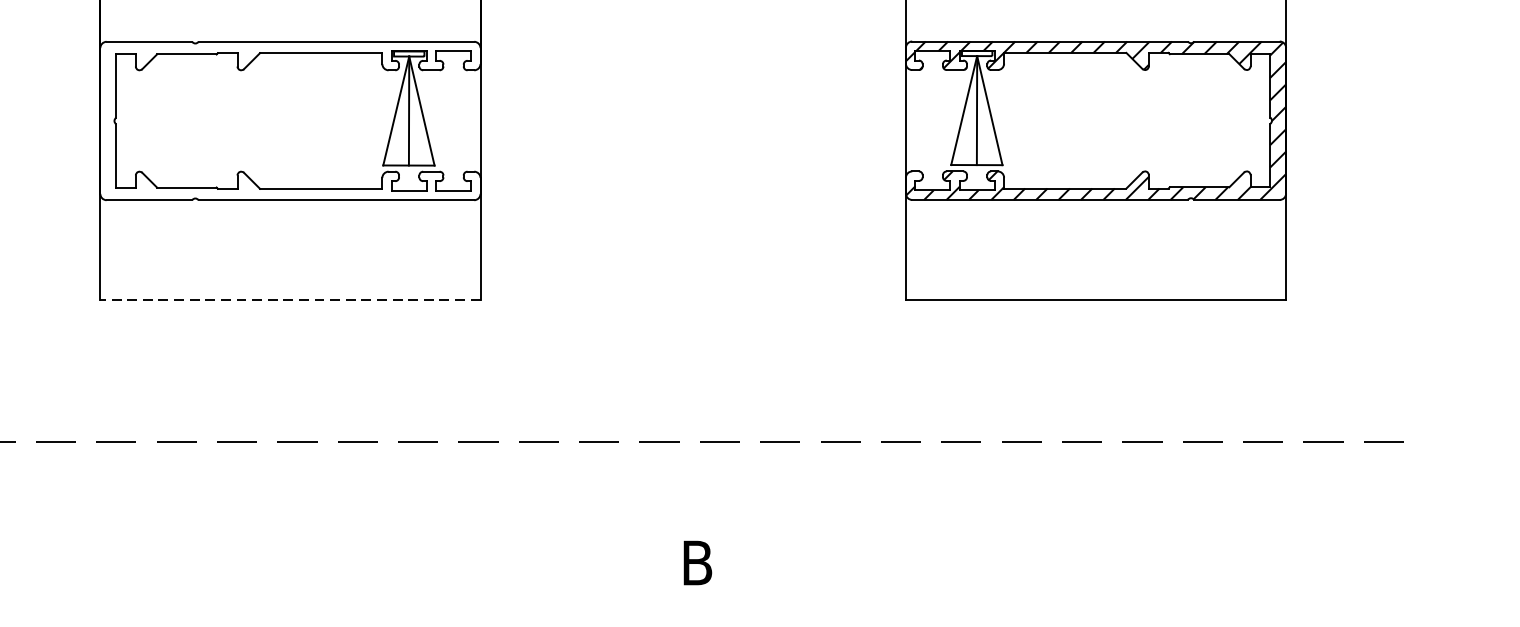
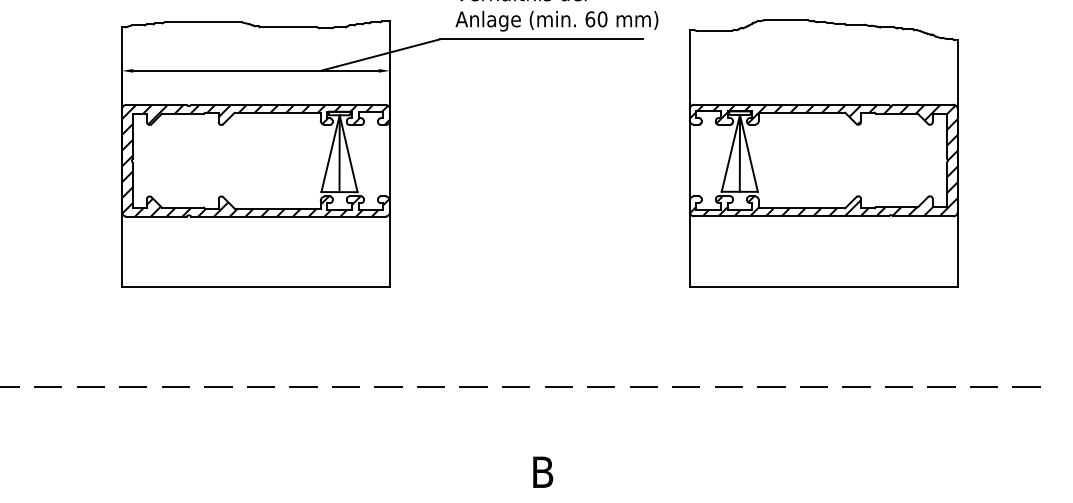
hatch: (289, 120) -> (255, 160), added
line: (289, 300) -> (255, 287), dashed -> solid

